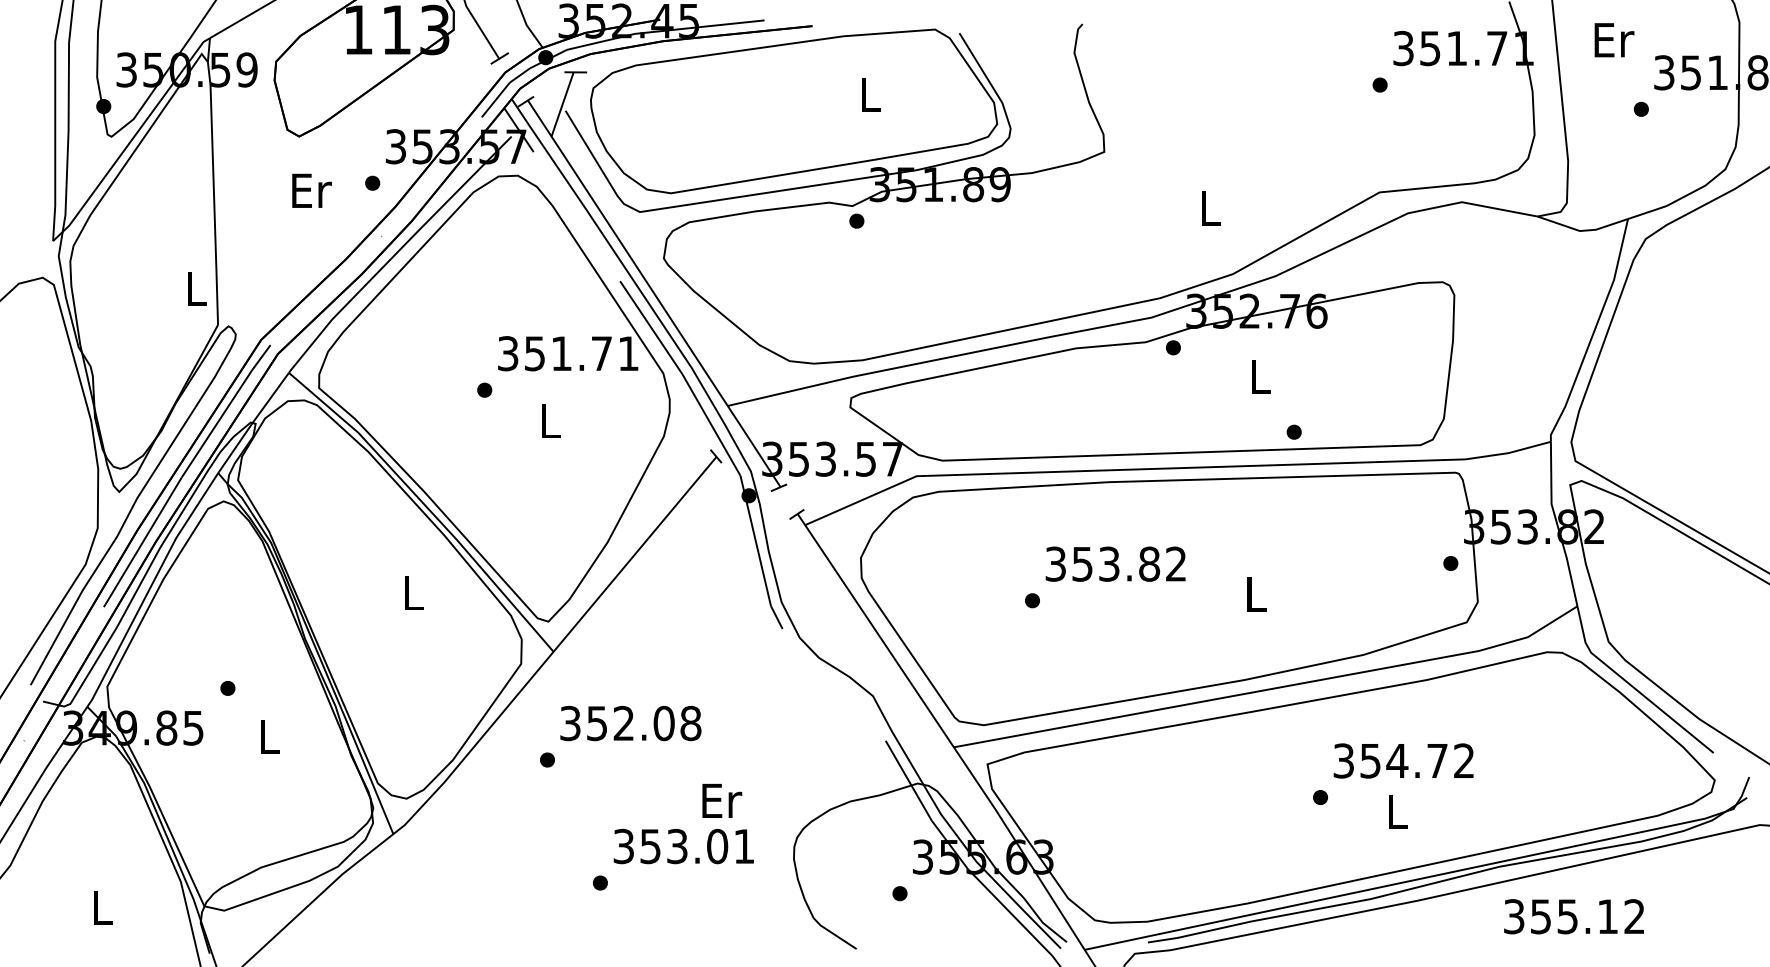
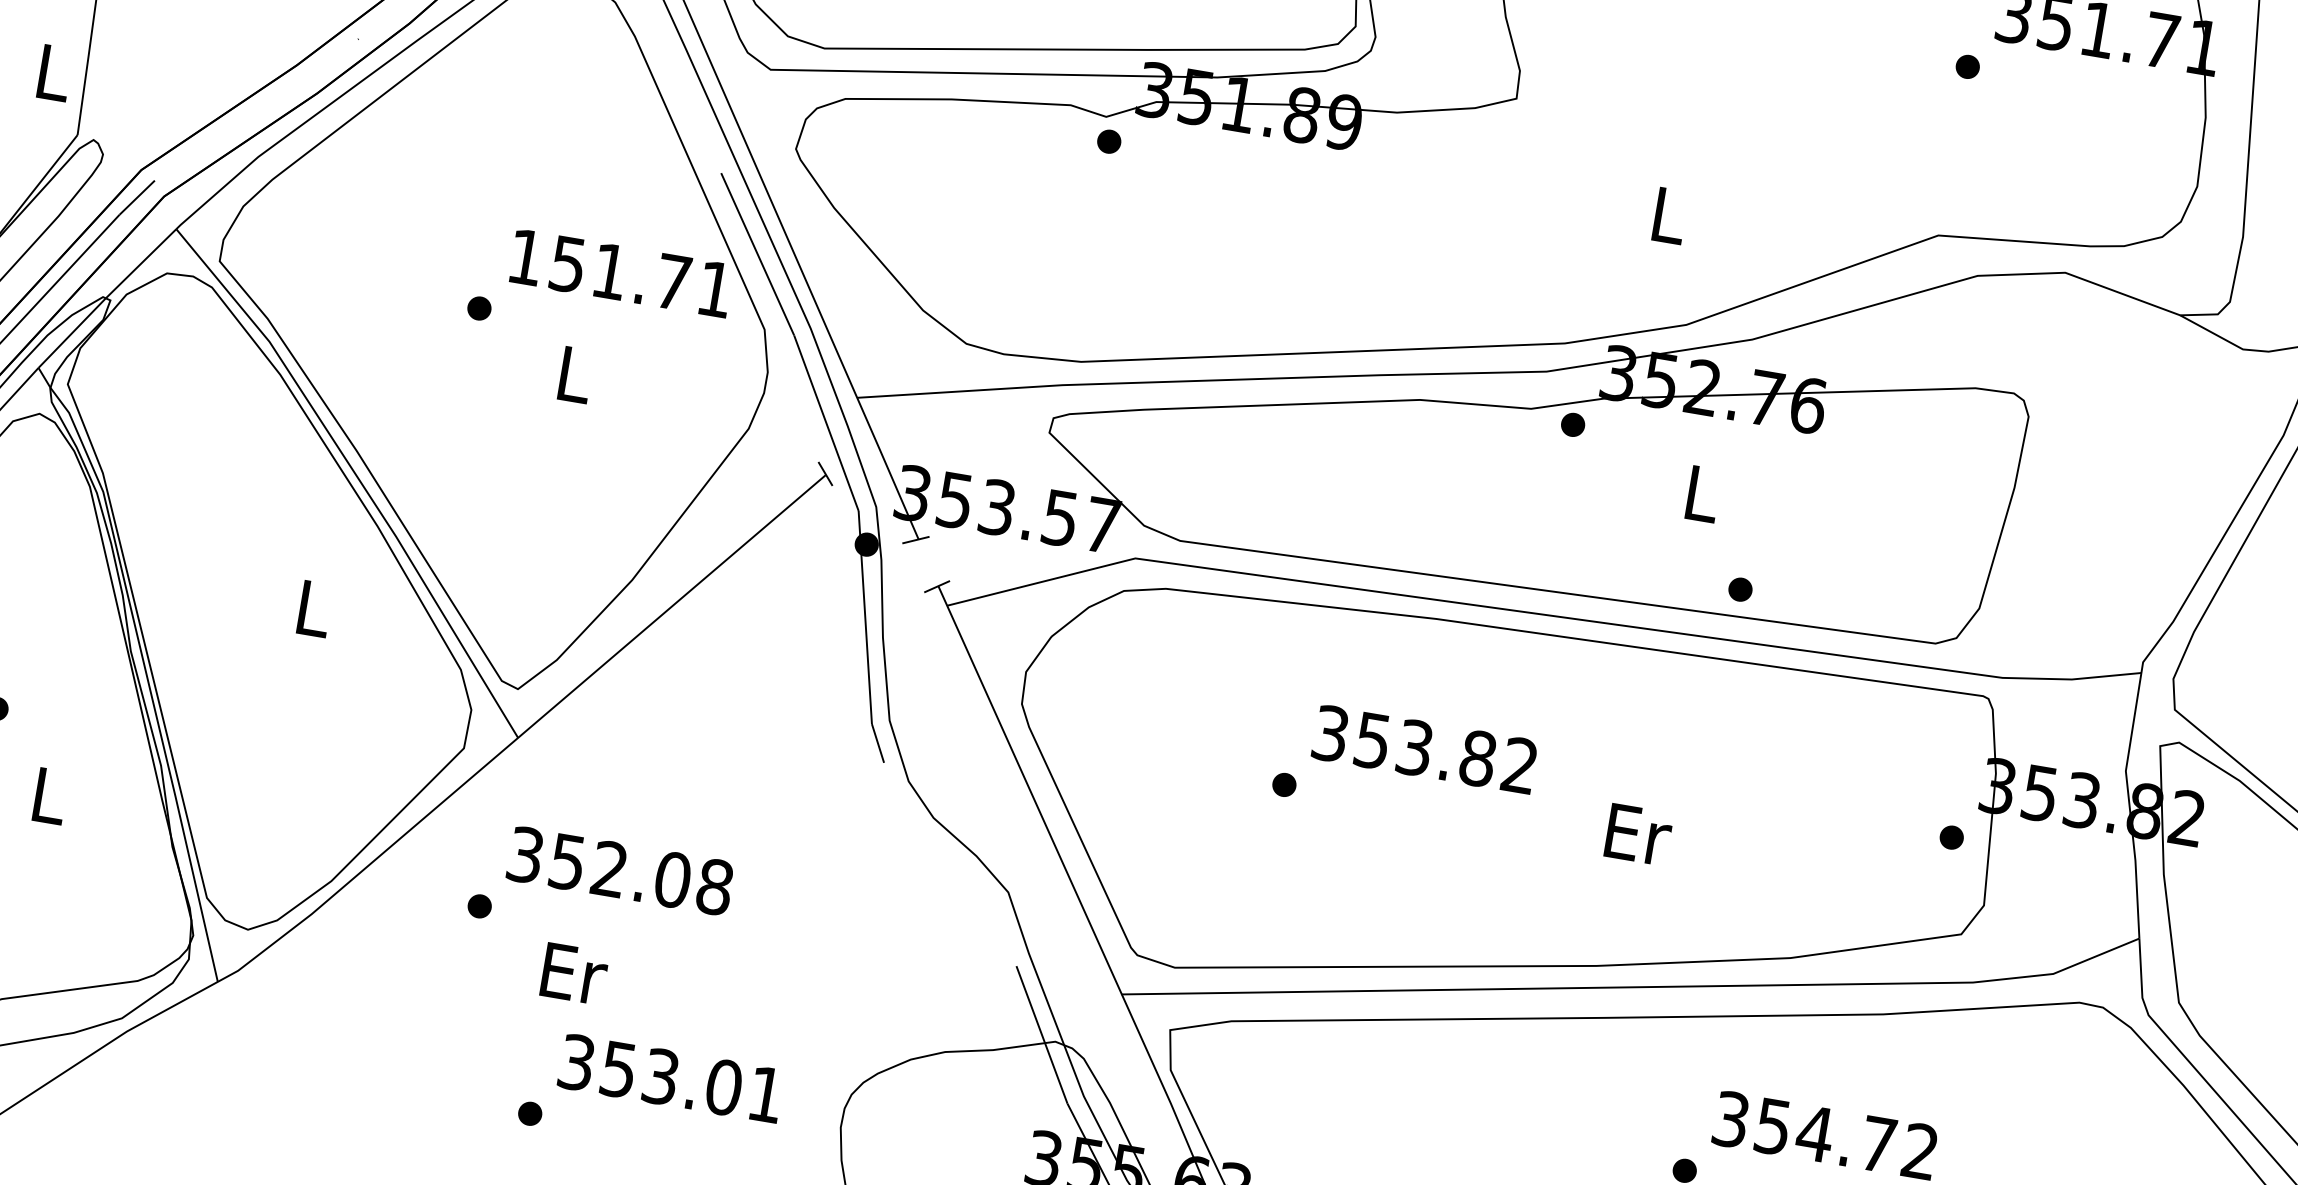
text: (508, 353) -> (526, 257), 351.71 -> 151.71
text: (1256, 594) -> (1638, 834), L -> Er
text: (722, 800) -> (575, 973), moved

